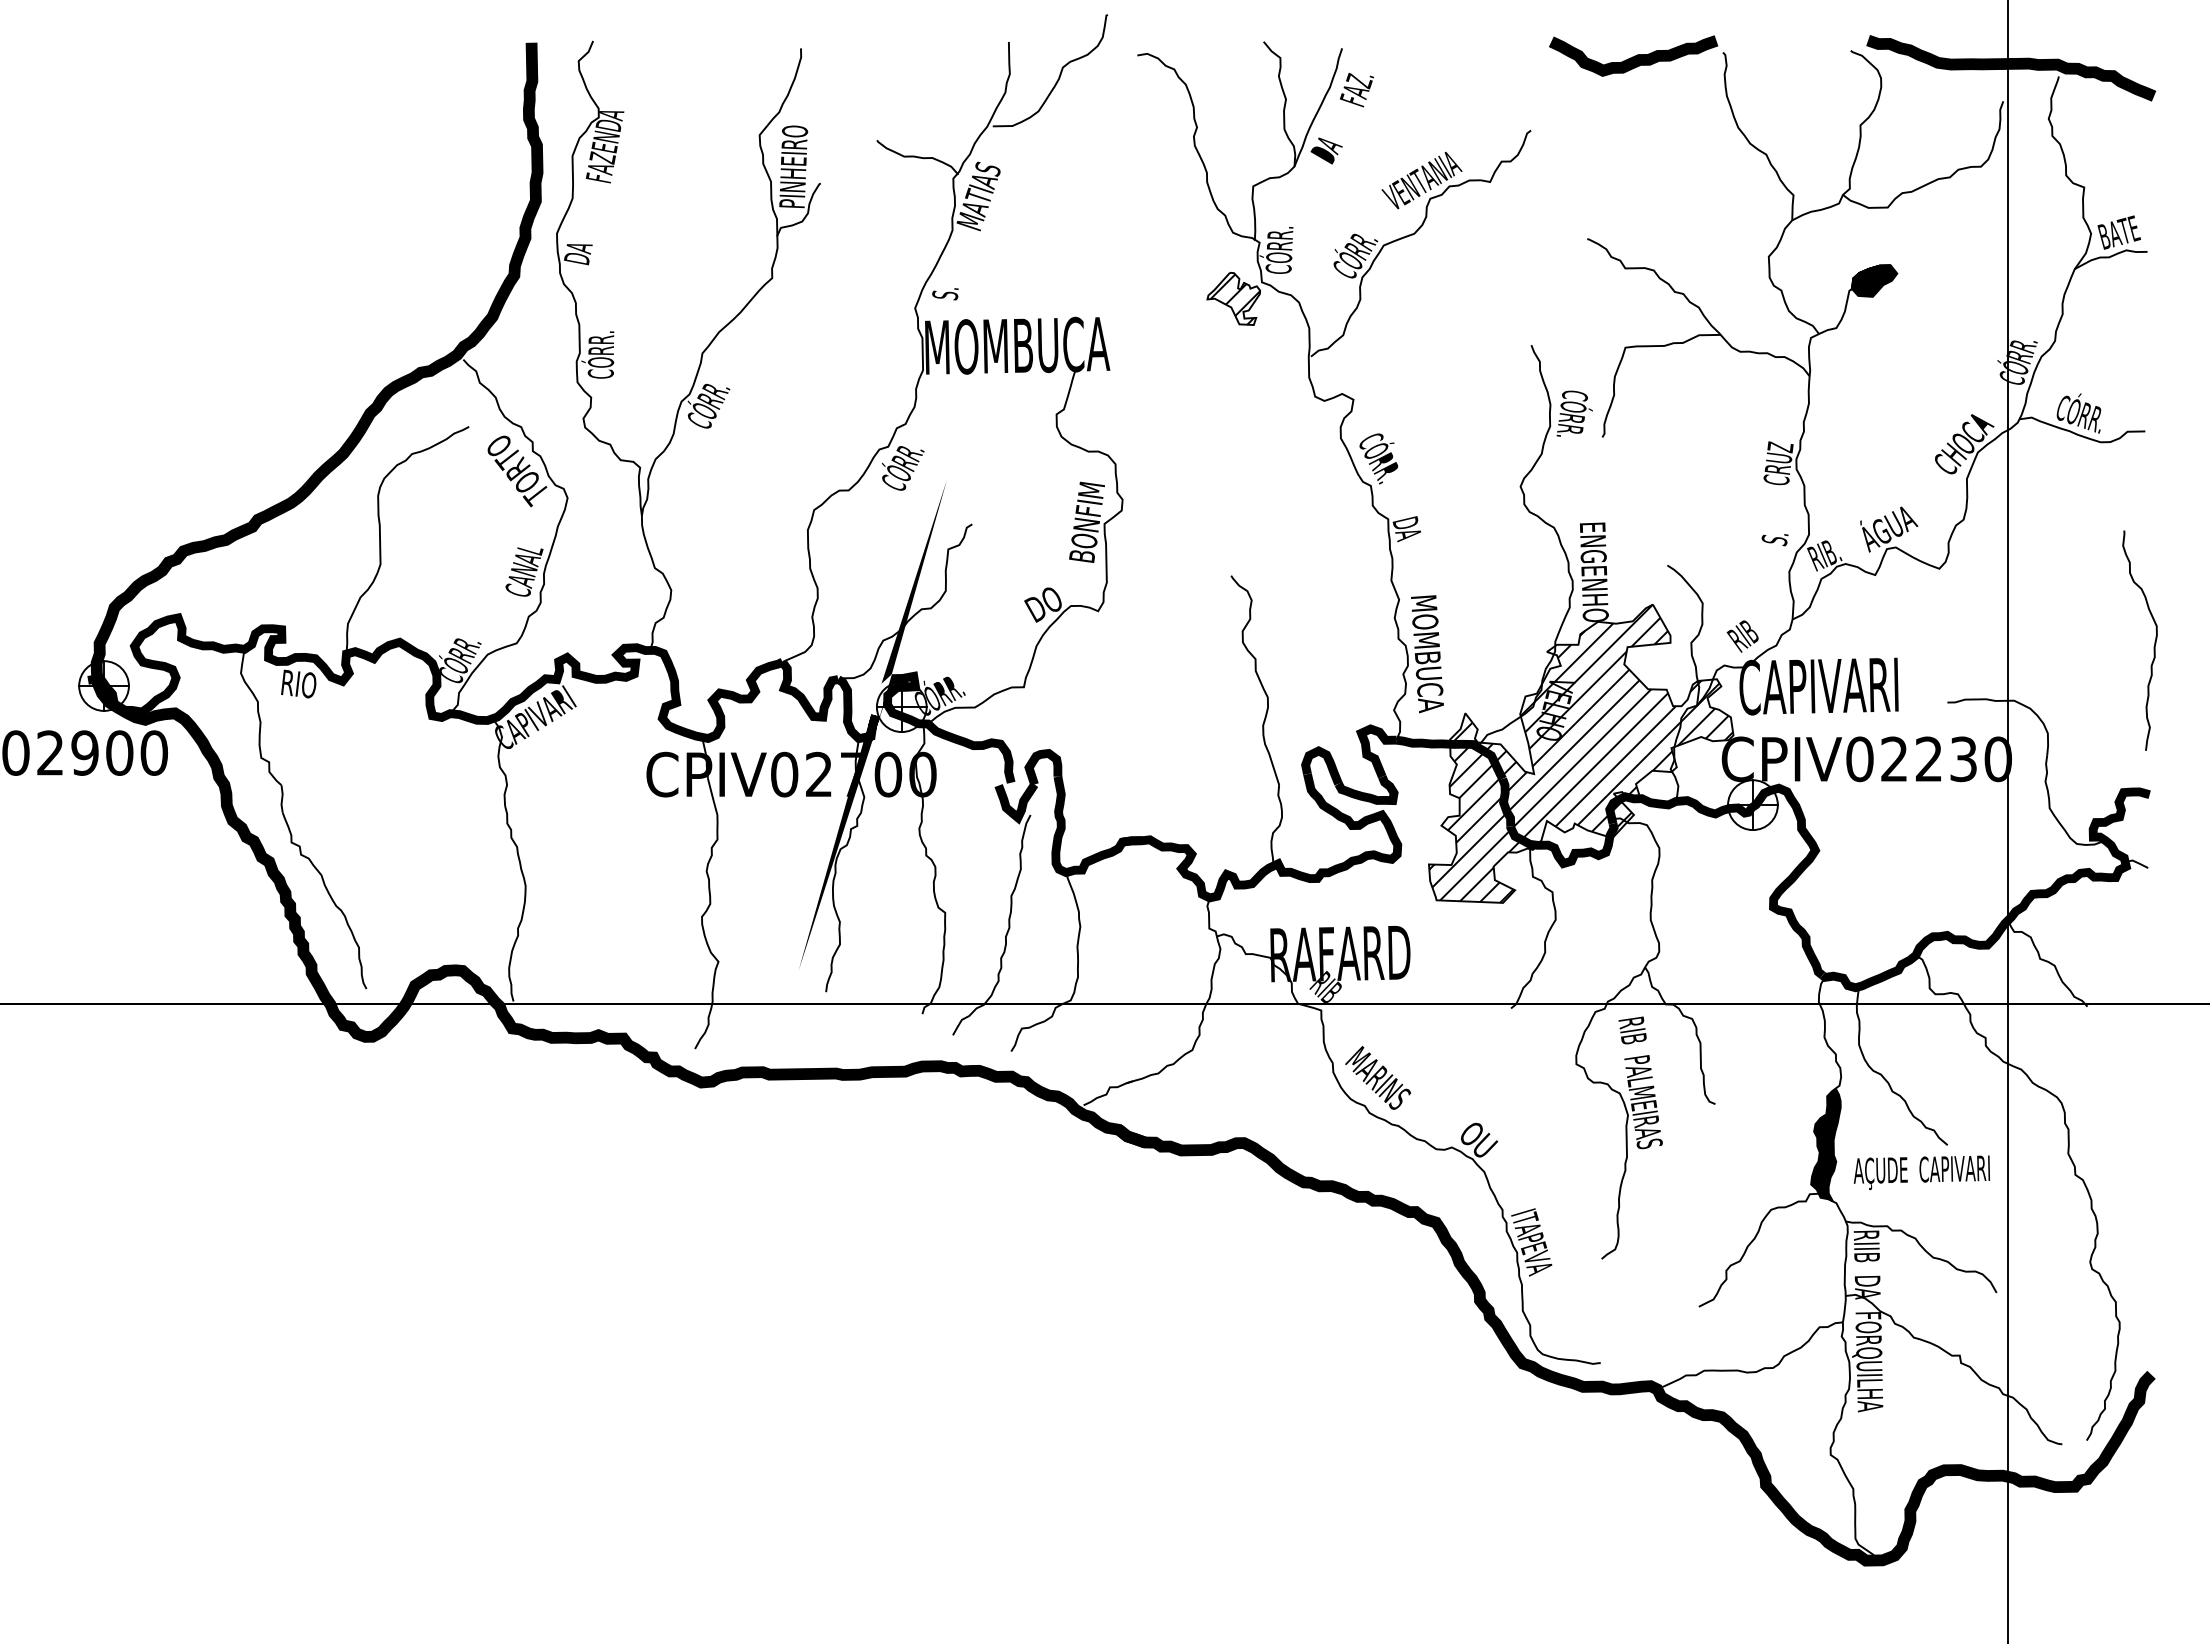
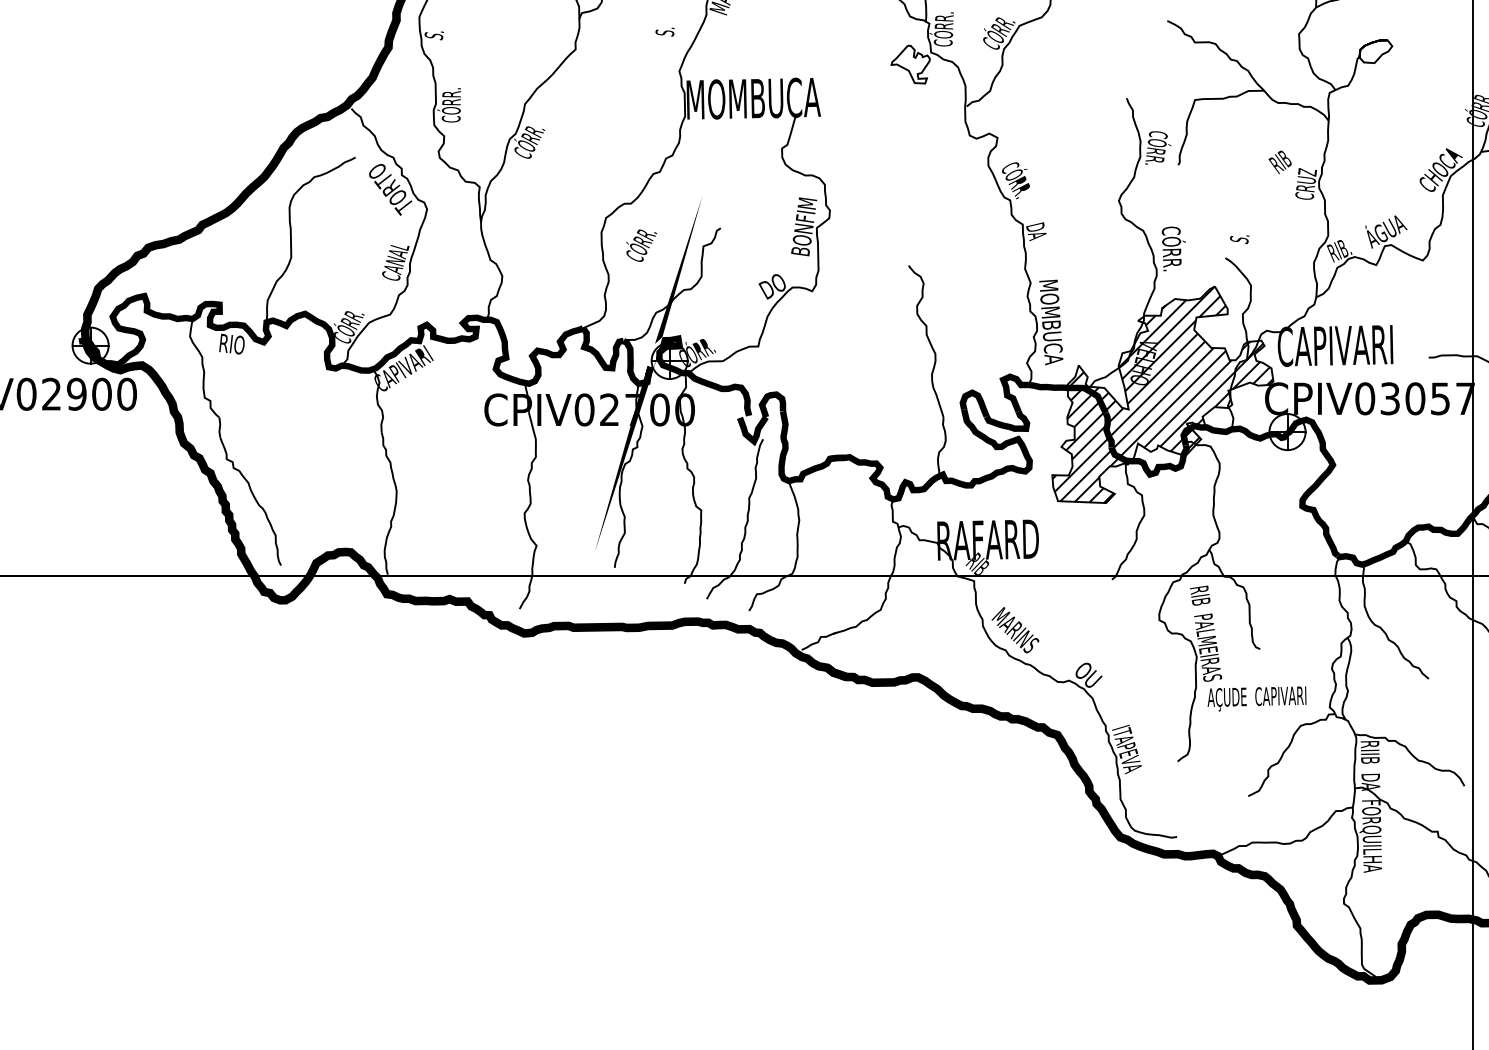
text: (578, 254) -> (435, 32), DA -> S.
fill: (1874, 280) -> (1375, 51), removed
text: (945, 294) -> (665, 32), moved
hatch: (1235, 299) -> (911, 65), removed
text: (903, 468) -> (641, 245), moved
text: (1774, 540) -> (1239, 239), moved
text: (1595, 572) -> (1173, 263), ENGENHO -> CÓRR.
text: (1742, 636) -> (1279, 162), moved
text: (1946, 759) -> (1428, 398), CPIV02230 -> CPIV03057
fill: (1825, 1144) -> (1340, 678), removed
text: (1921, 1172) -> (1256, 698), moved

